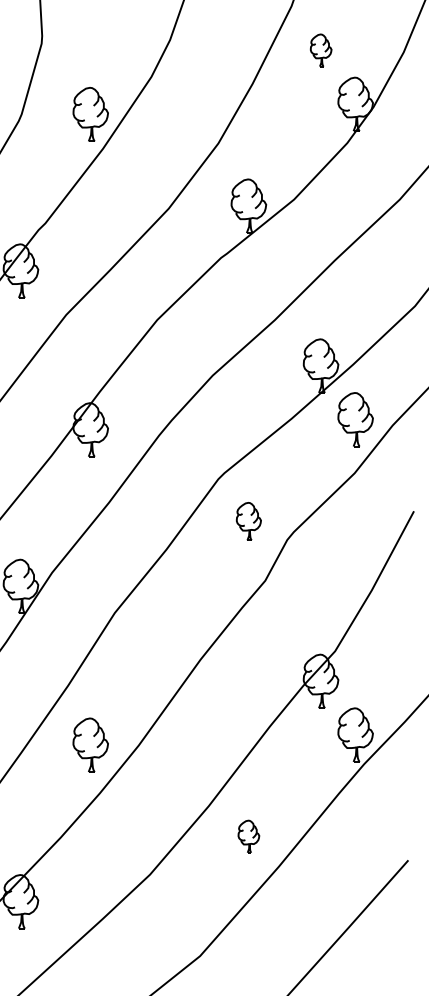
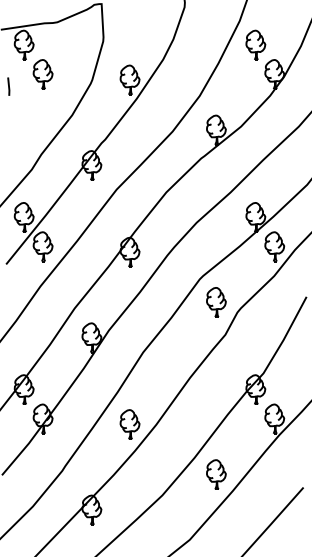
part: (320, 49) -> (255, 44), size x1.67
part: (249, 521) -> (216, 302), size x1.43
part: (249, 836) -> (216, 474), size x1.67

